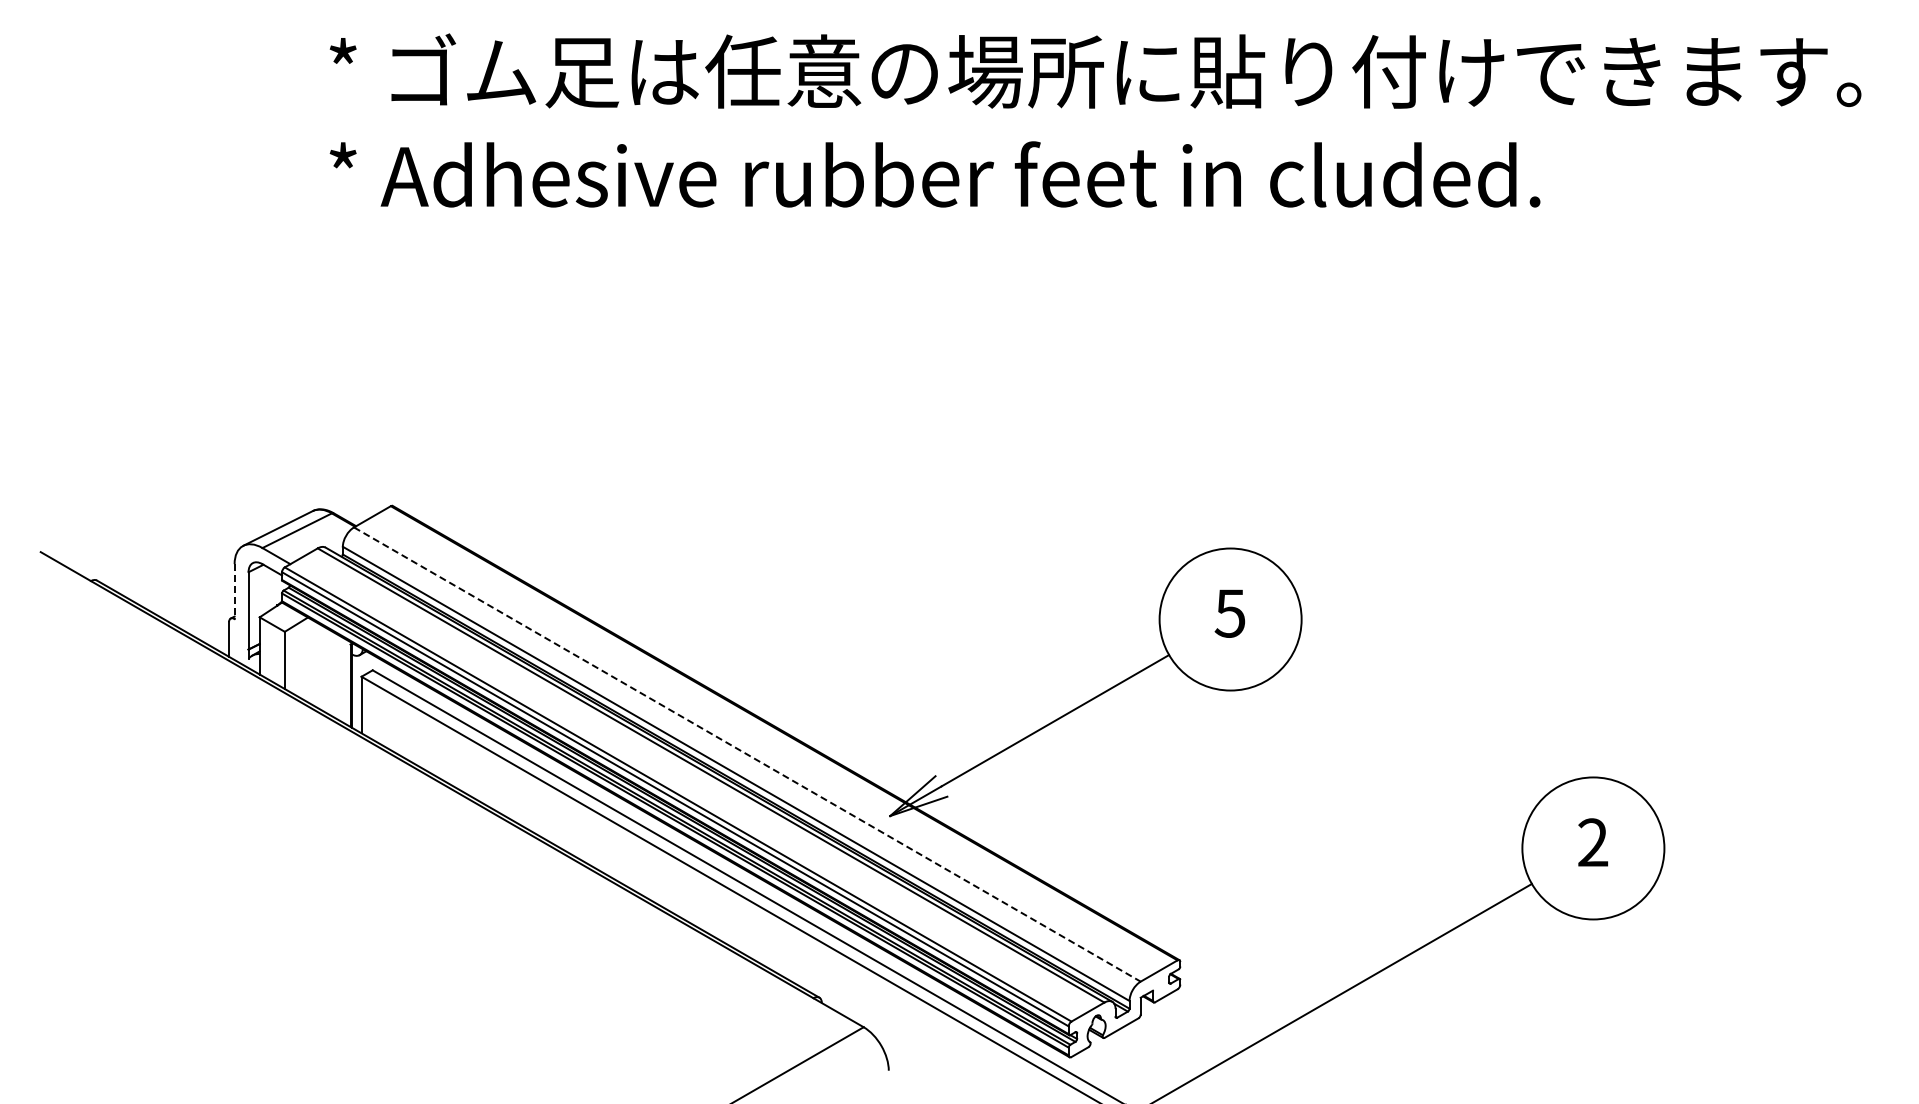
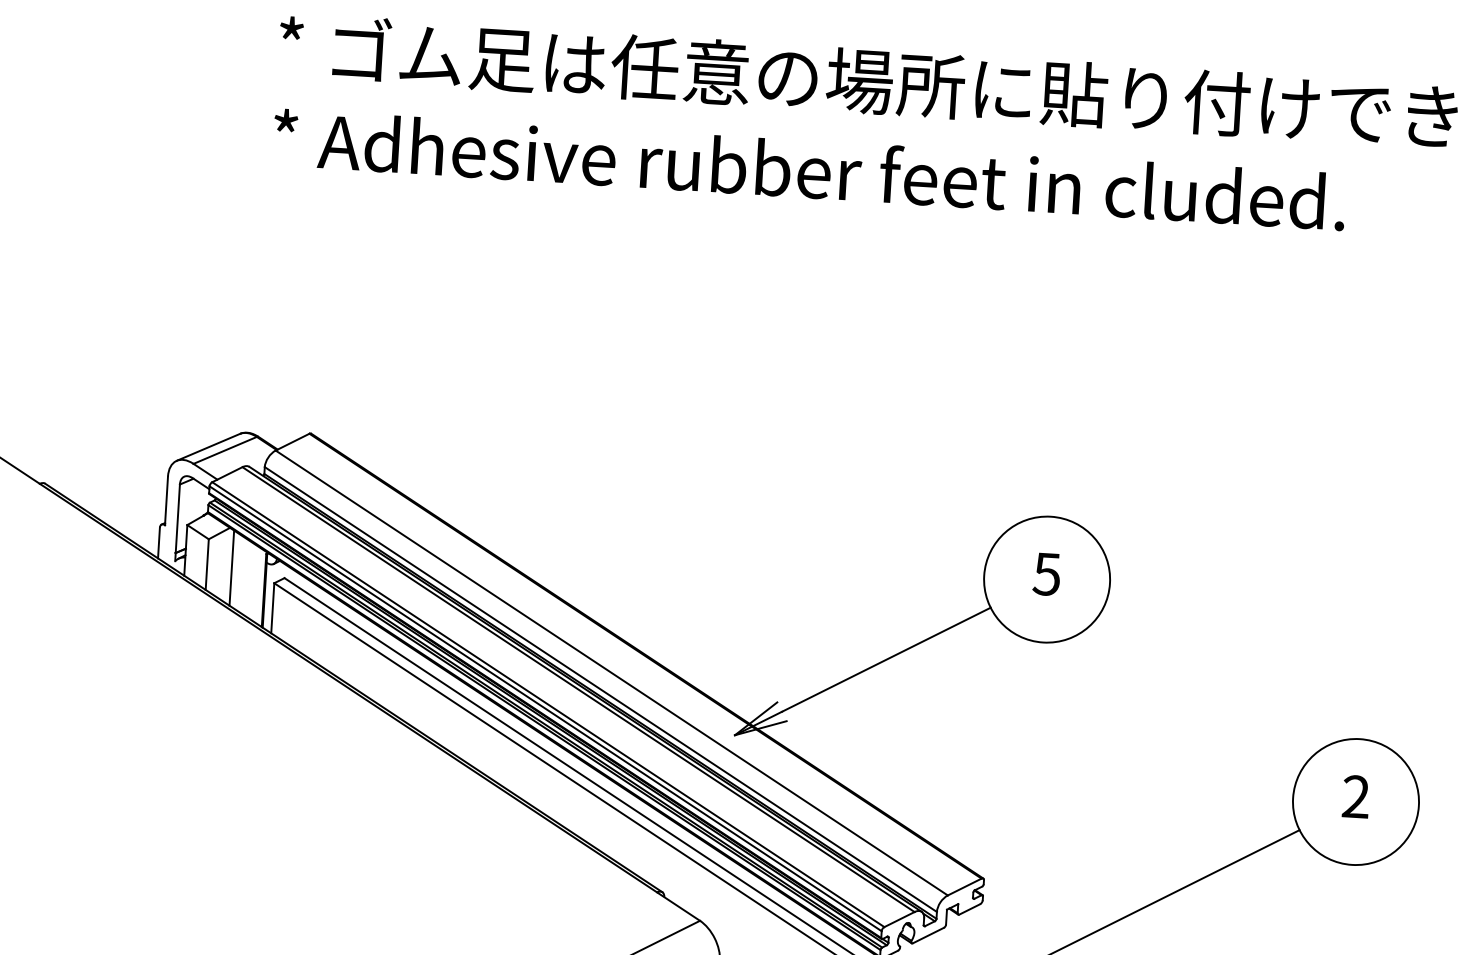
line: (234, 592) -> (166, 501), dashed -> solid
line: (312, 662) -> (231, 567), added
line: (747, 754) -> (611, 672), dashed -> solid

